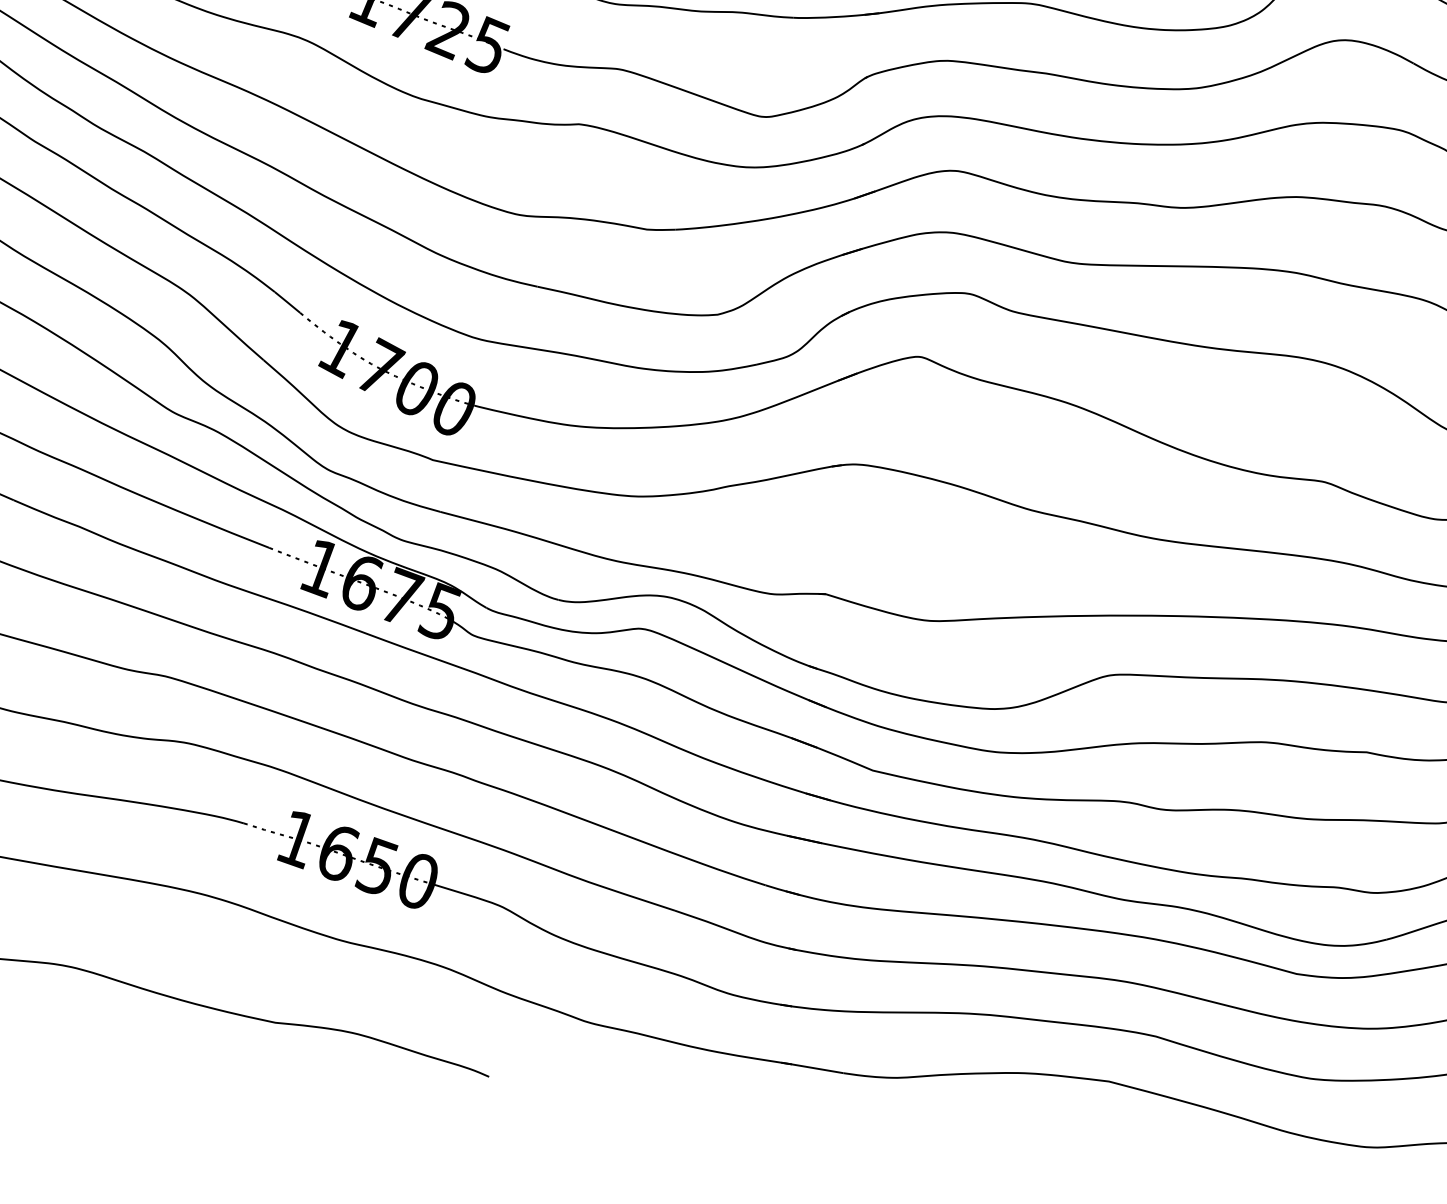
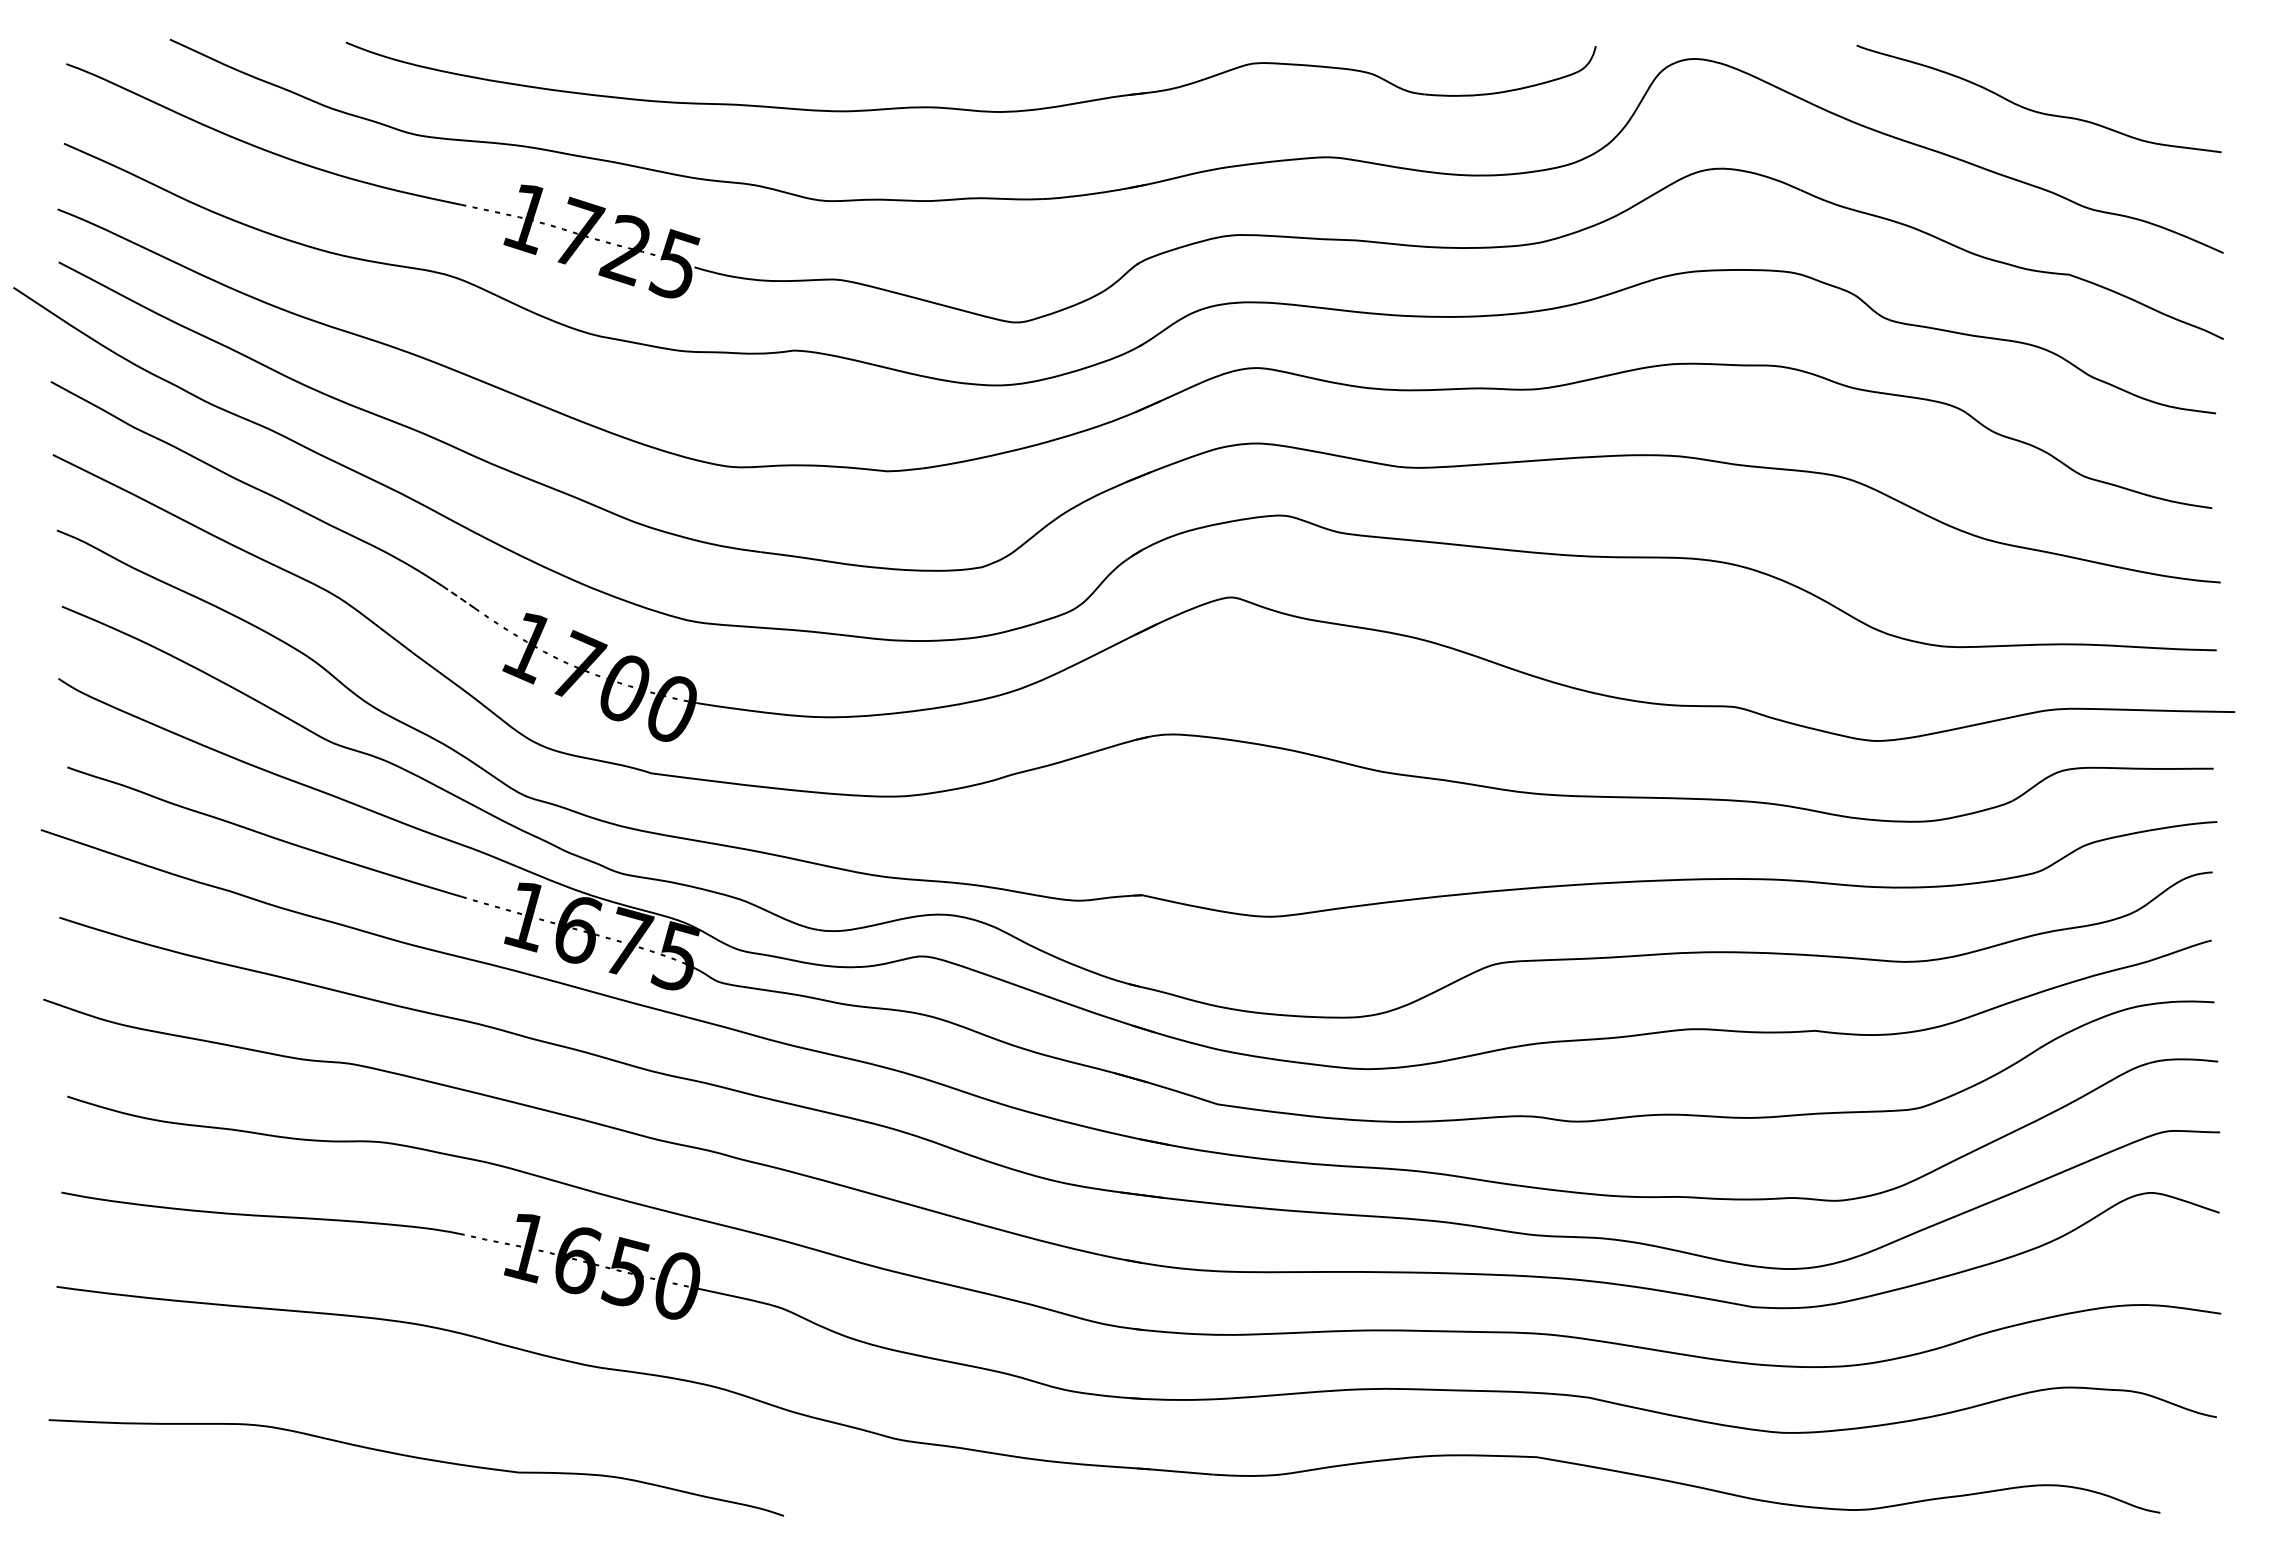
line: (287, 302) -> (458, 597), solid -> dashed

